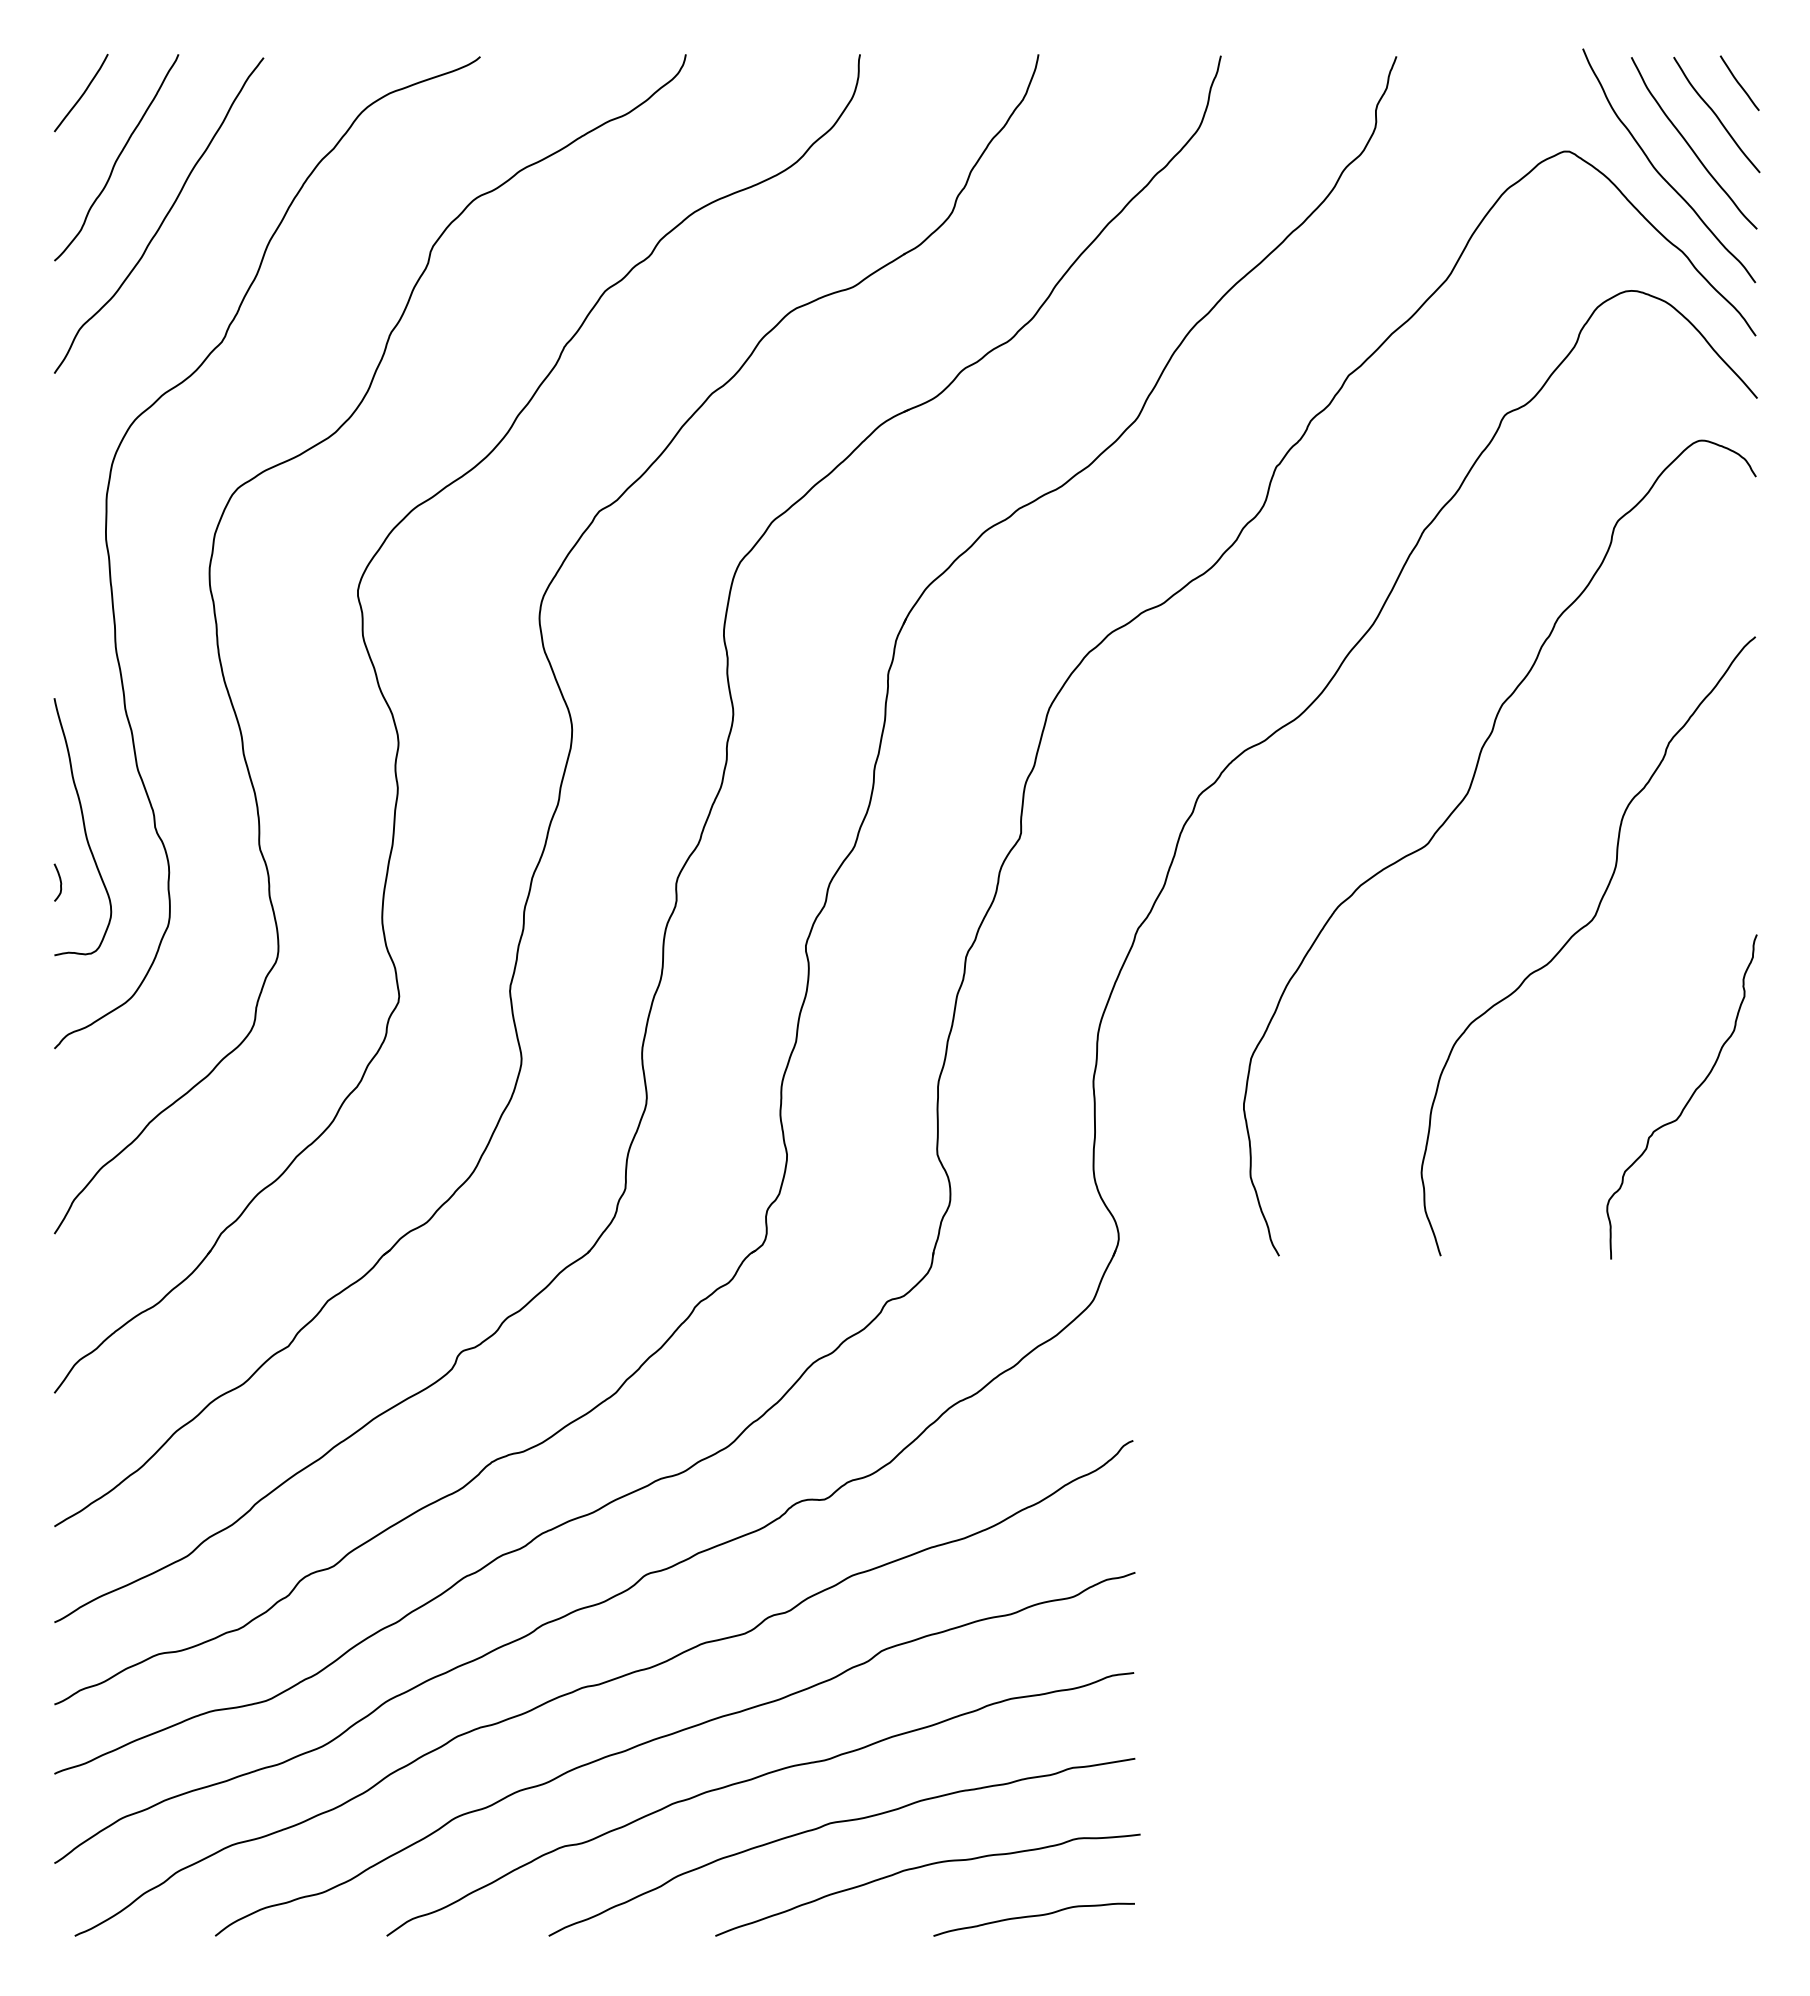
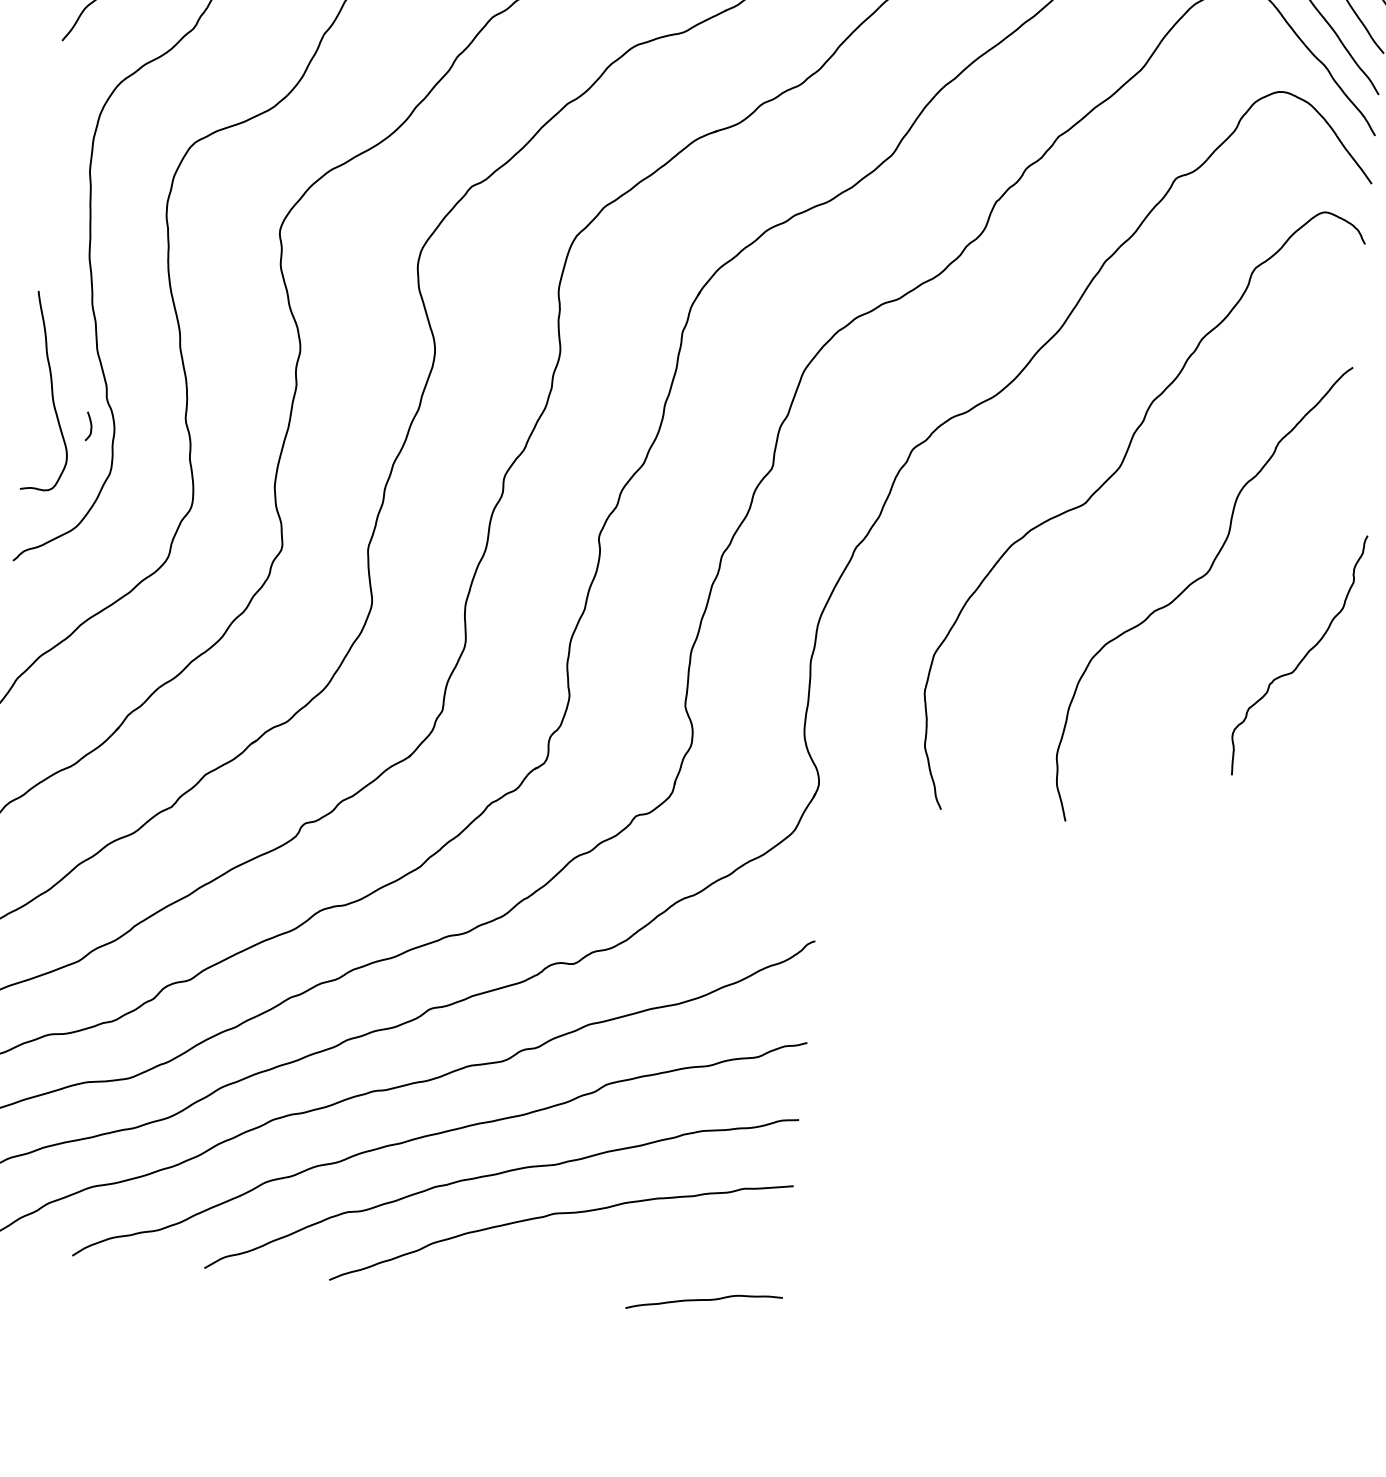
curve: (59, 880) -> (90, 424), moved
curve: (1688, 1099) -> (1303, 657), moved
curve: (922, 1867) -> (621, 1254), removed

